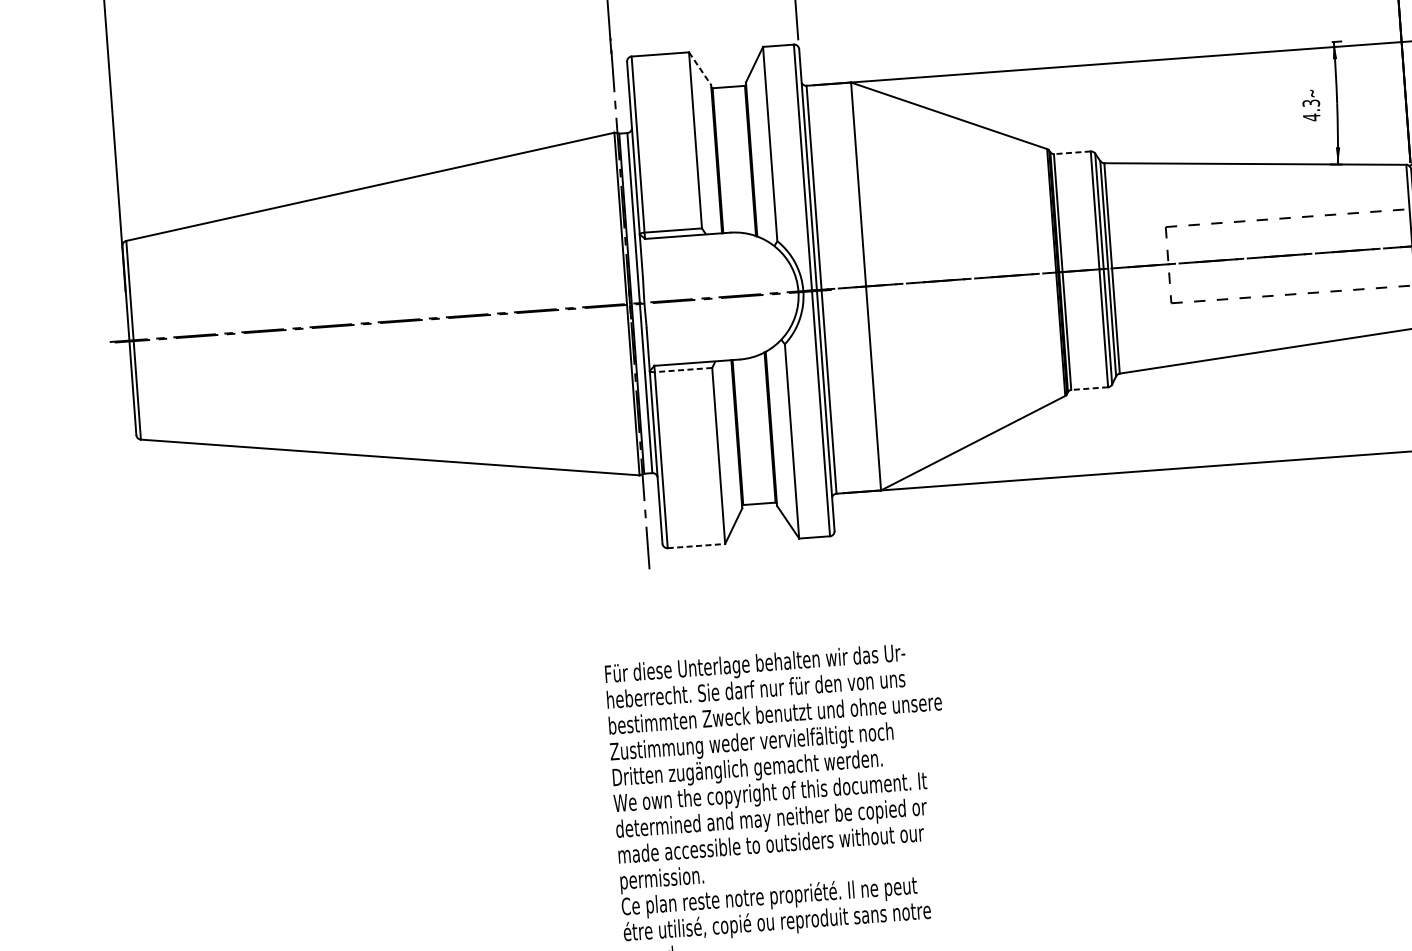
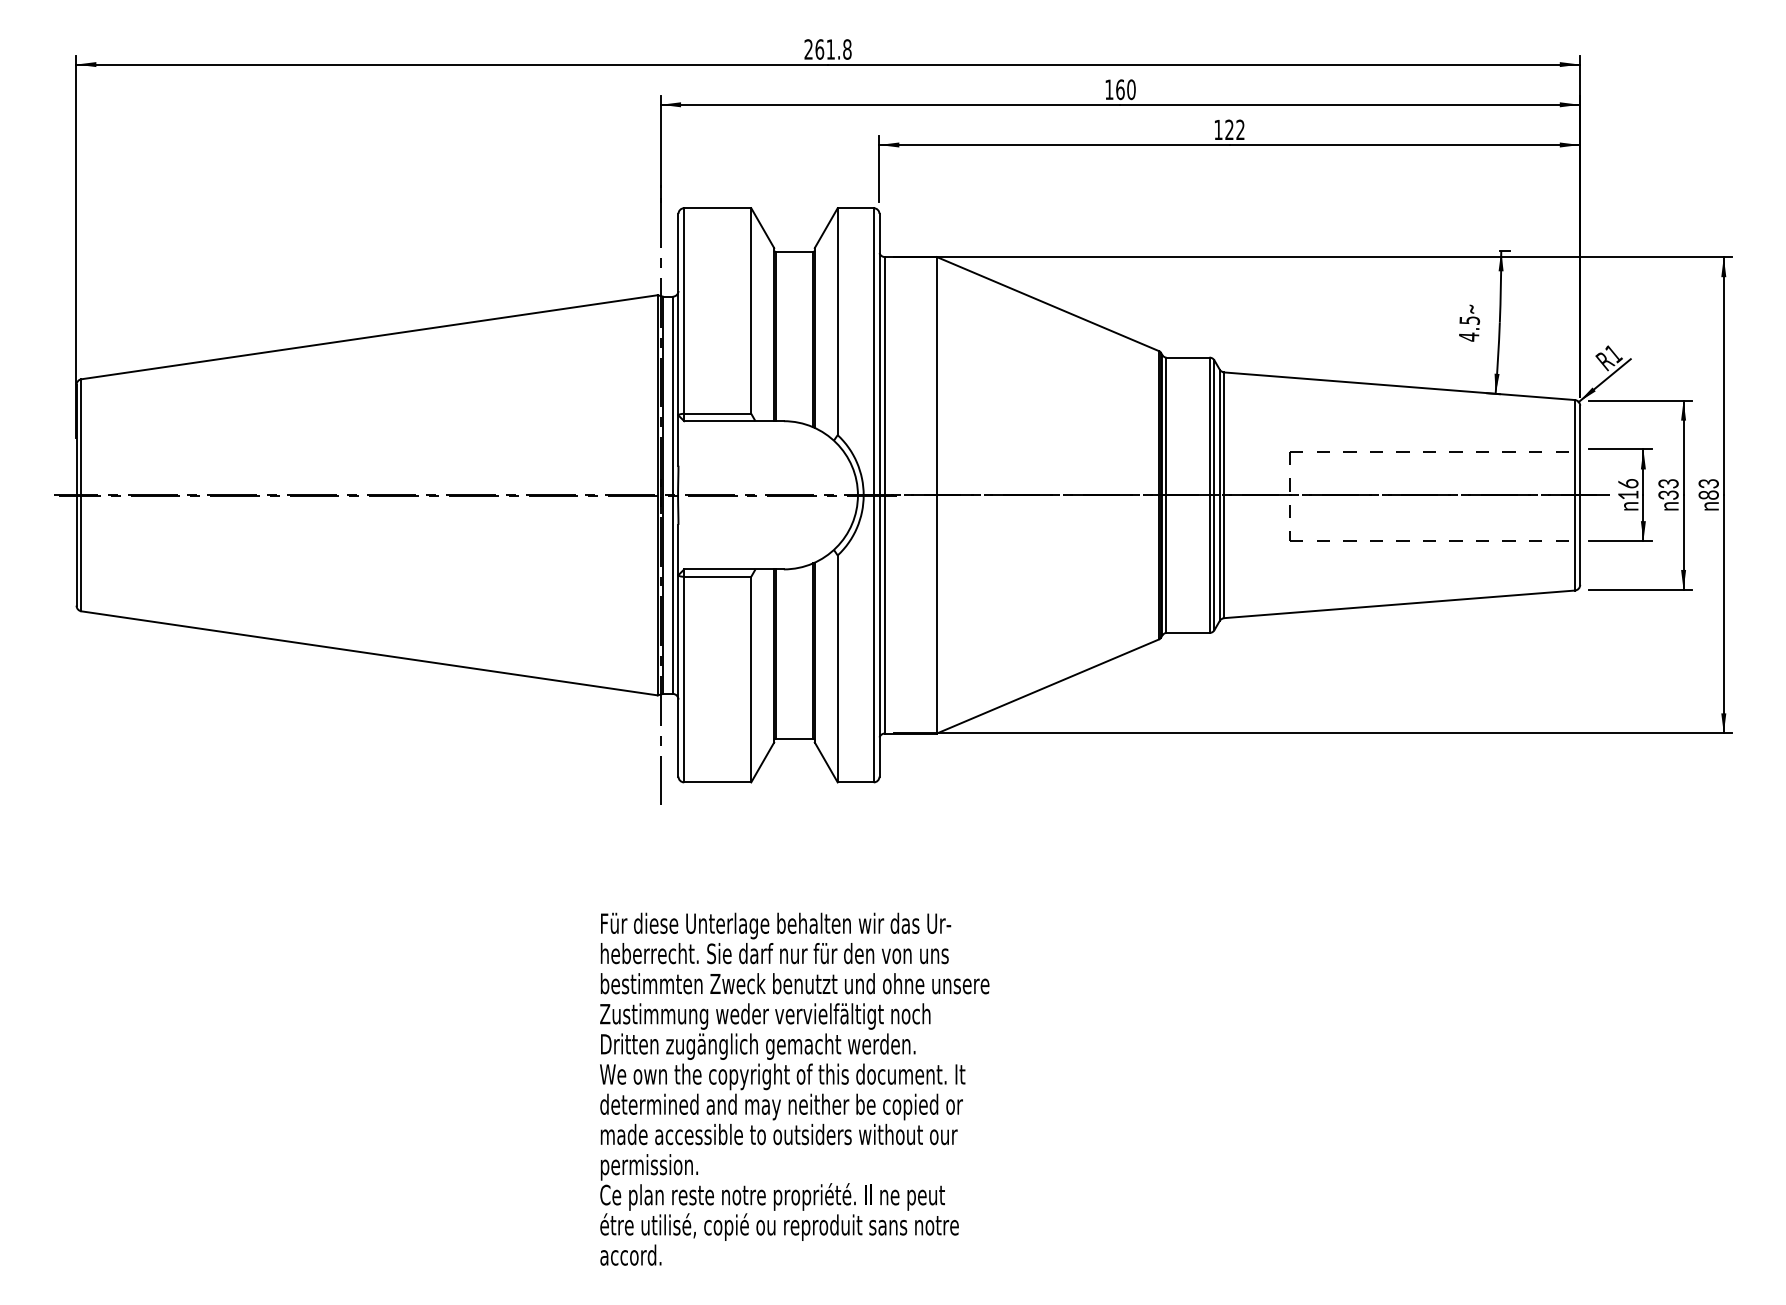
line: (699, 69) -> (762, 228), dashed -> solid
text: (1311, 102) -> (1469, 319), 4.3 -> 4.5
line: (1071, 152) -> (1187, 357), dashed -> solid
line: (683, 369) -> (717, 576), dashed -> solid
line: (1089, 389) -> (1187, 633), dashed -> solid
line: (696, 546) -> (717, 782), dashed -> solid

